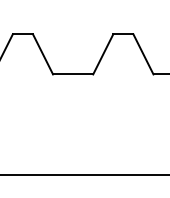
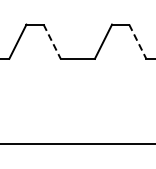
line: (43, 55) -> (52, 42), solid -> dashed
line: (143, 55) -> (137, 42), solid -> dashed

